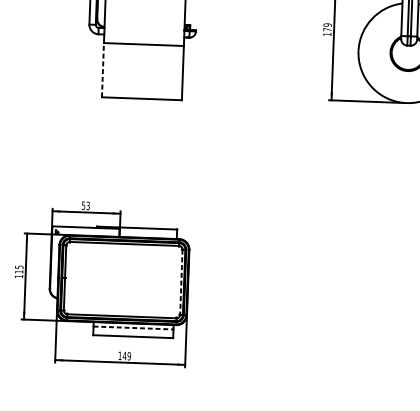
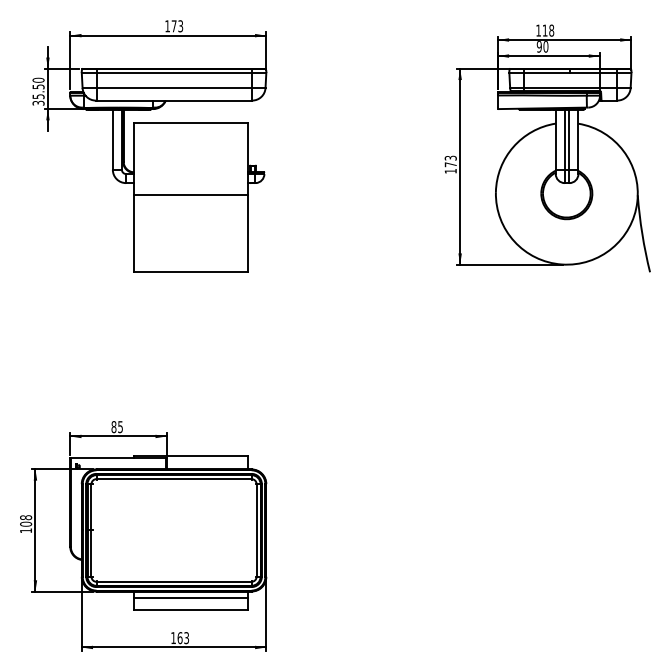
text: (327, 24) -> (450, 157), 179 -> 173
line: (103, 69) -> (134, 233), dashed -> solid
text: (85, 206) -> (116, 427), 53 -> 85
text: (19, 269) -> (26, 520), 115 -> 108
line: (181, 282) -> (256, 530), dashed -> solid
line: (133, 327) -> (191, 597), dashed -> solid
text: (127, 356) -> (183, 638), 149 -> 163

